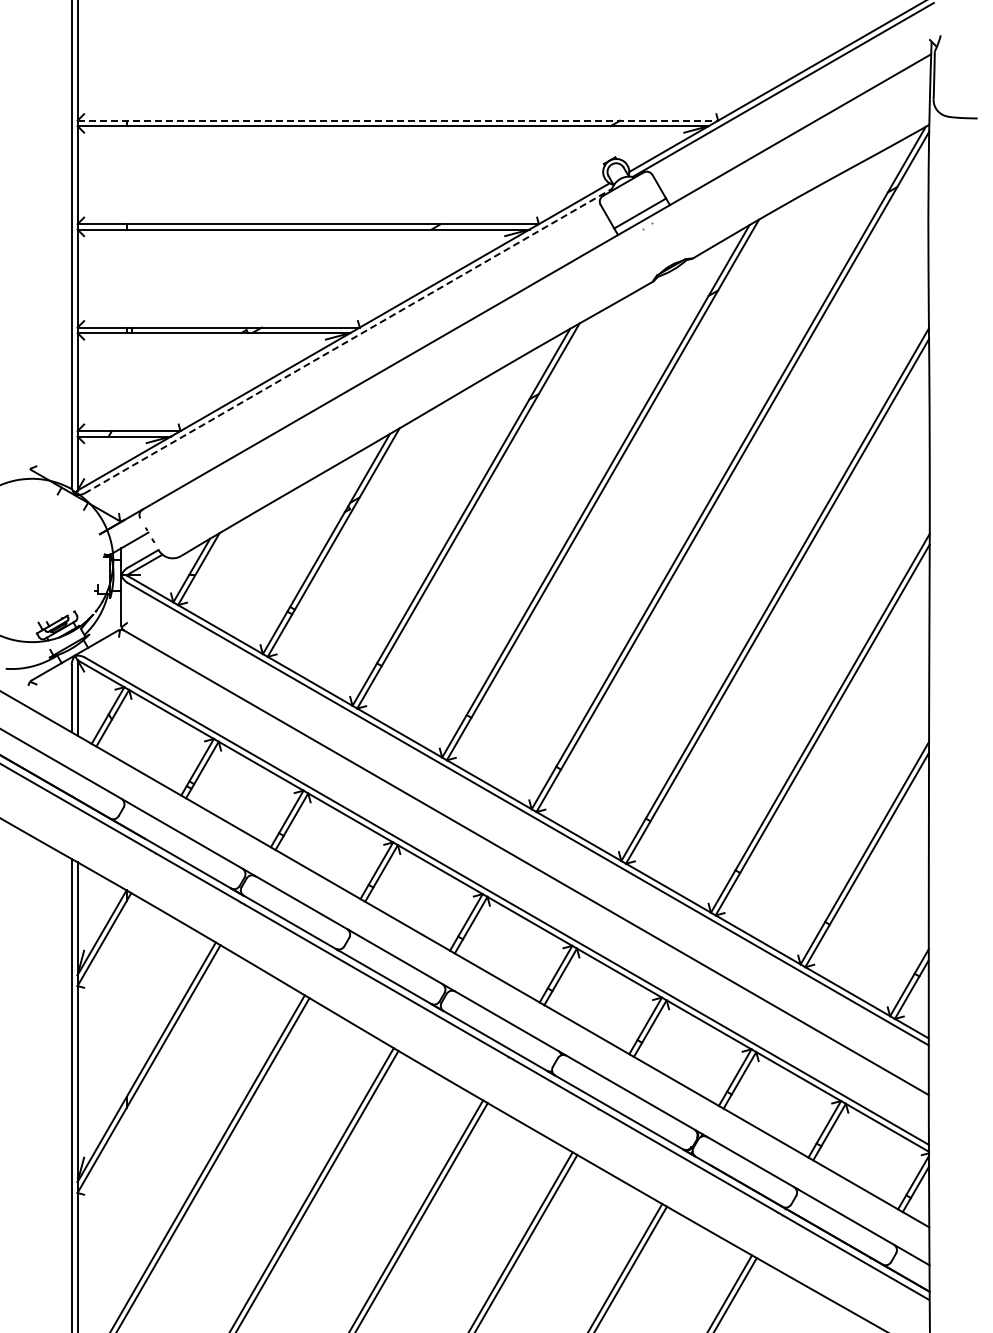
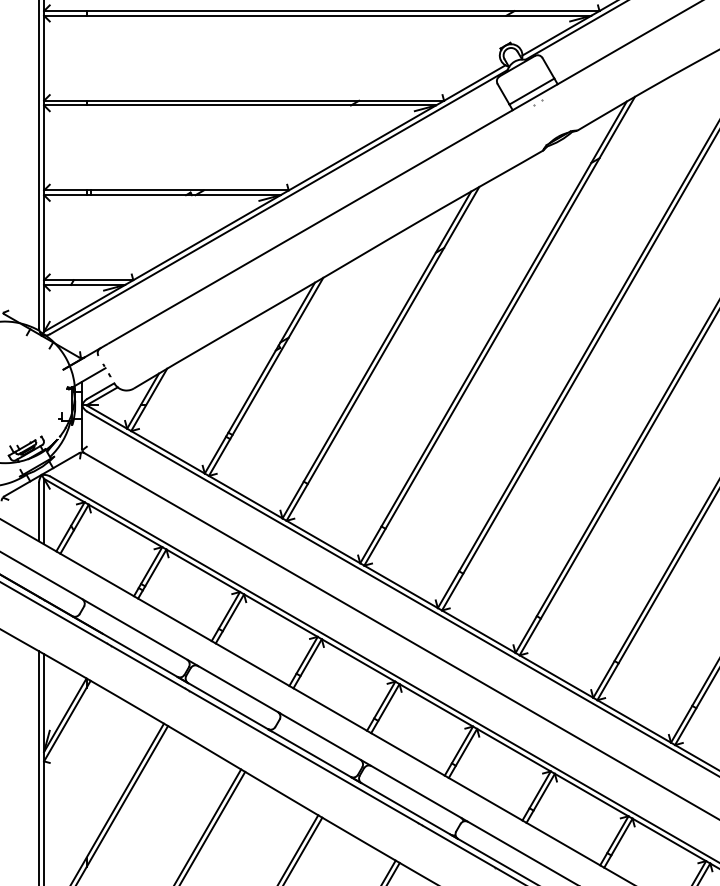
line: (398, 120) -> (322, 10), dashed -> solid
line: (348, 341) -> (278, 202), dashed -> solid

